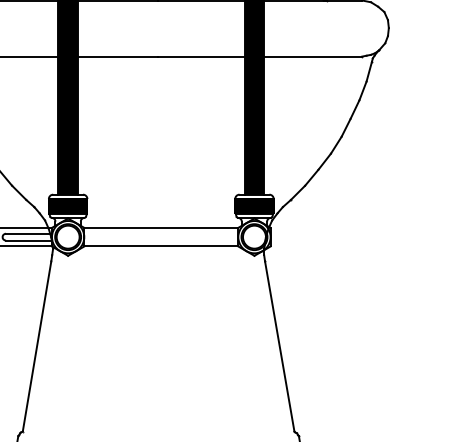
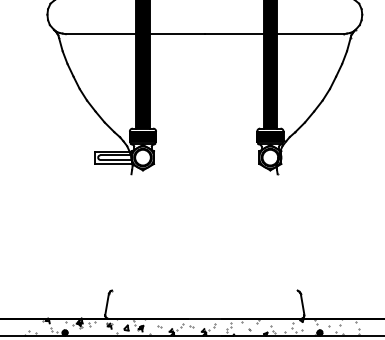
line: (161, 228) -> (206, 151), removed
line: (161, 245) -> (206, 163), removed
line: (36, 346) -> (121, 232), removed
line: (279, 346) -> (287, 232), removed

